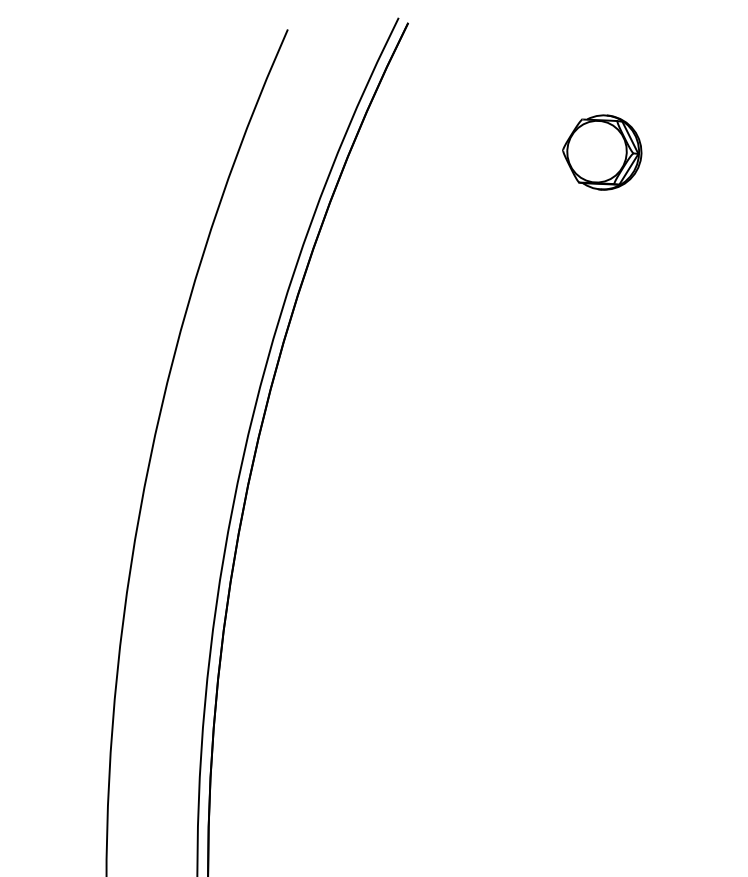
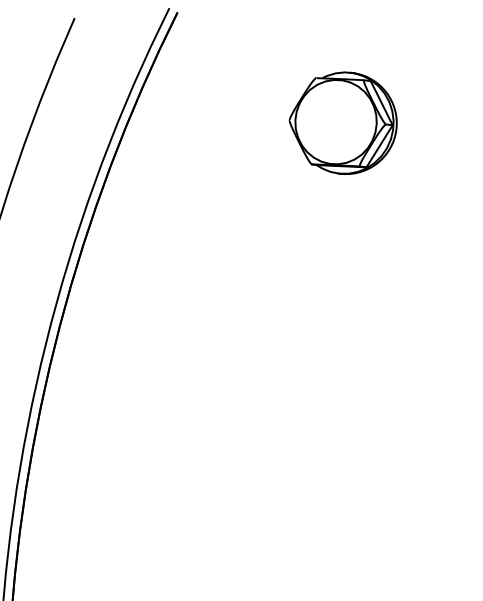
part: (602, 152) -> (343, 123), size x1.6

